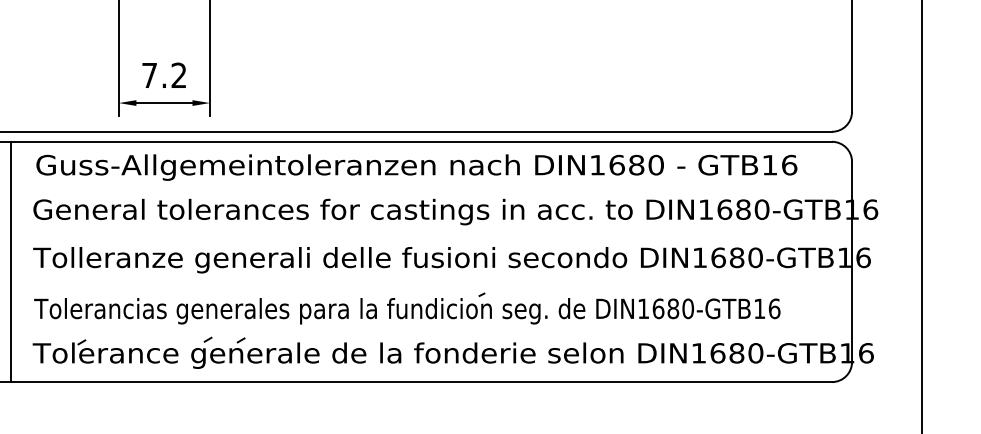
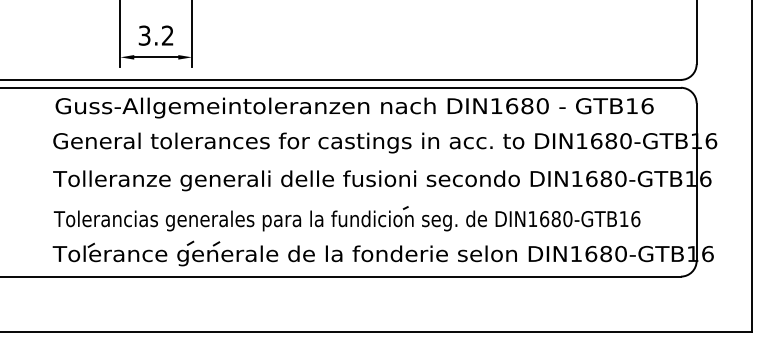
text: (149, 75) -> (144, 35), 7.2 -> 3.2
line: (10, 261) -> (35, 181), removed

